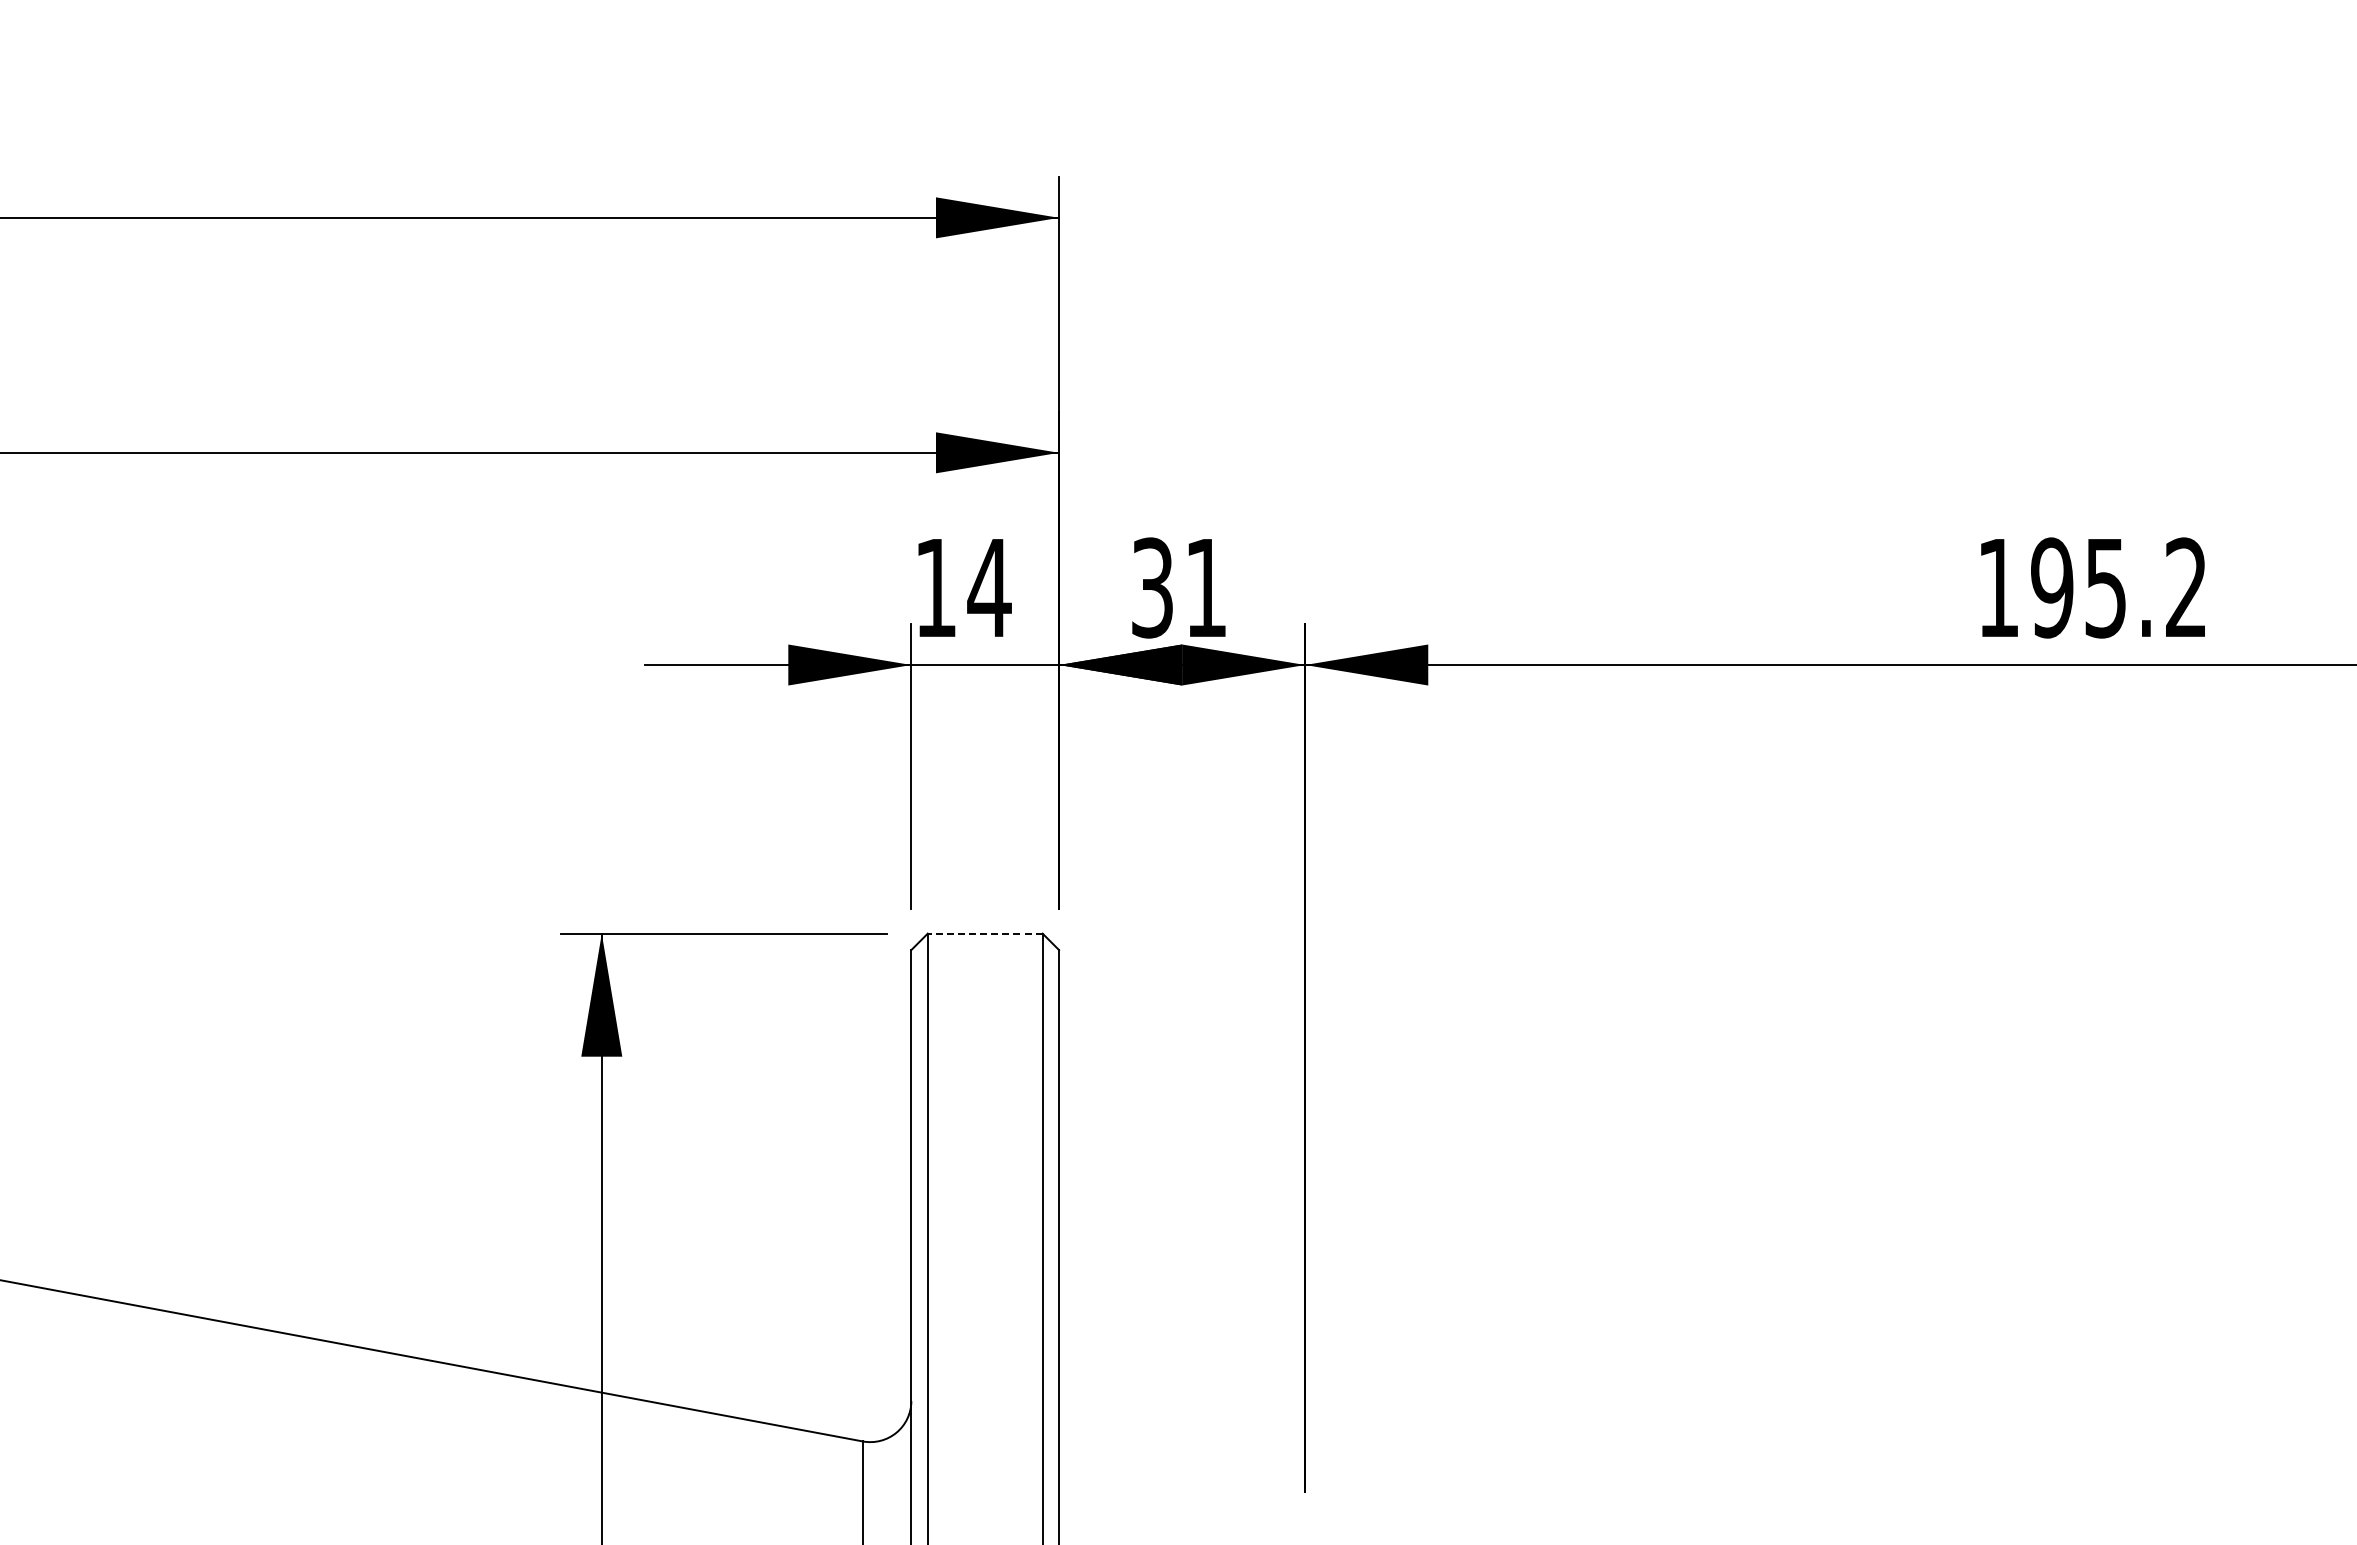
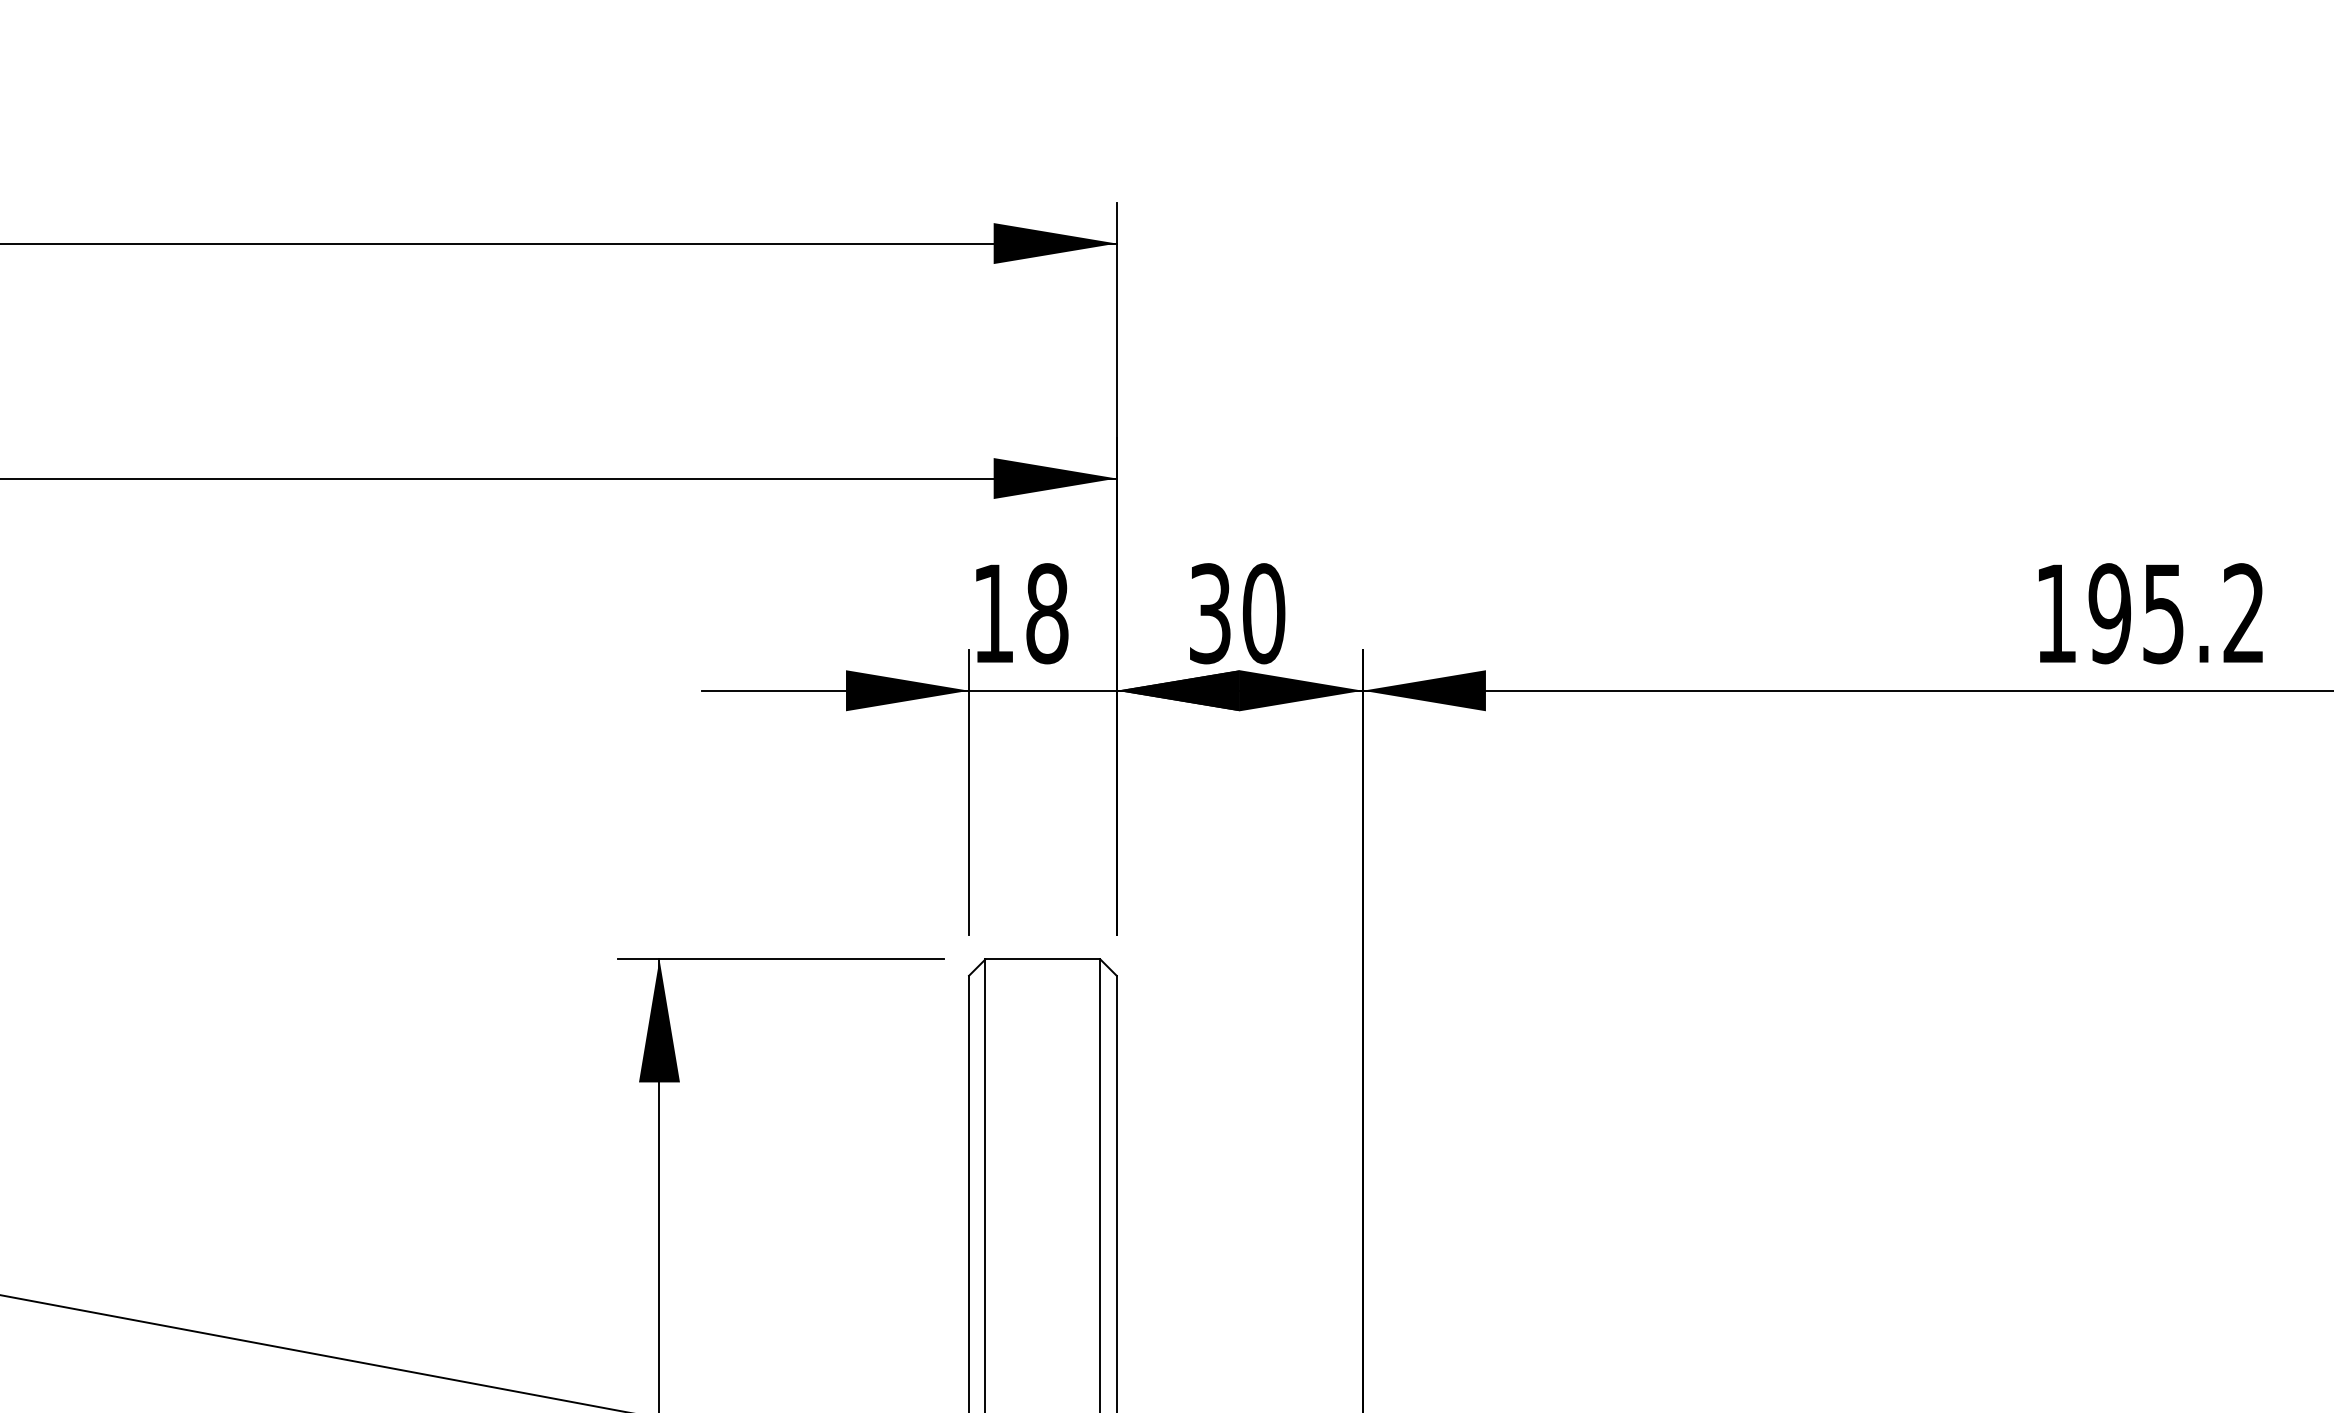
text: (989, 587) -> (1047, 613), 14 -> 18
text: (1206, 587) -> (1264, 613), 31 -> 30
line: (984, 933) -> (1042, 959), dashed -> solid

